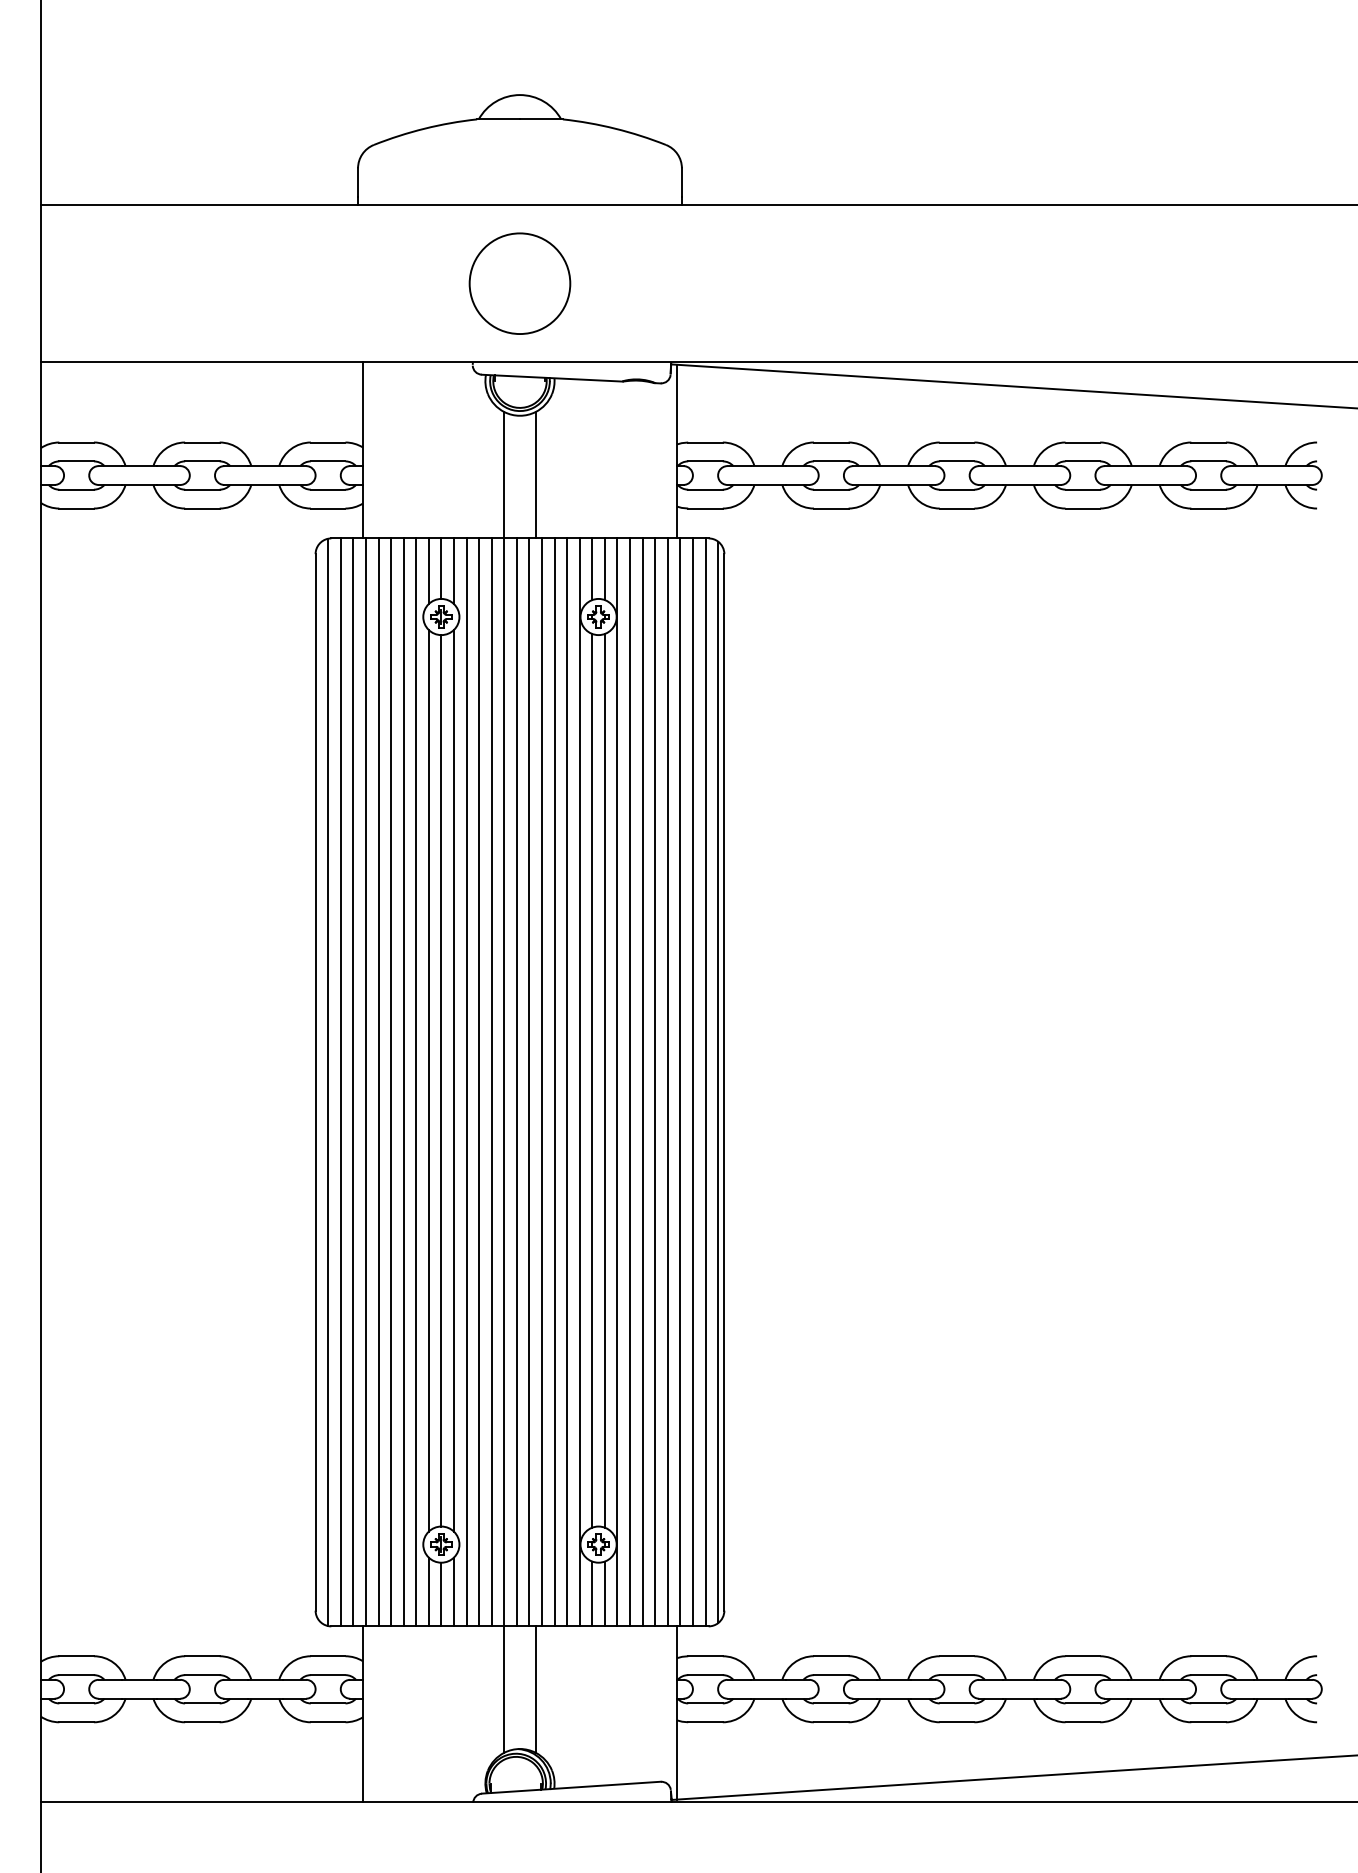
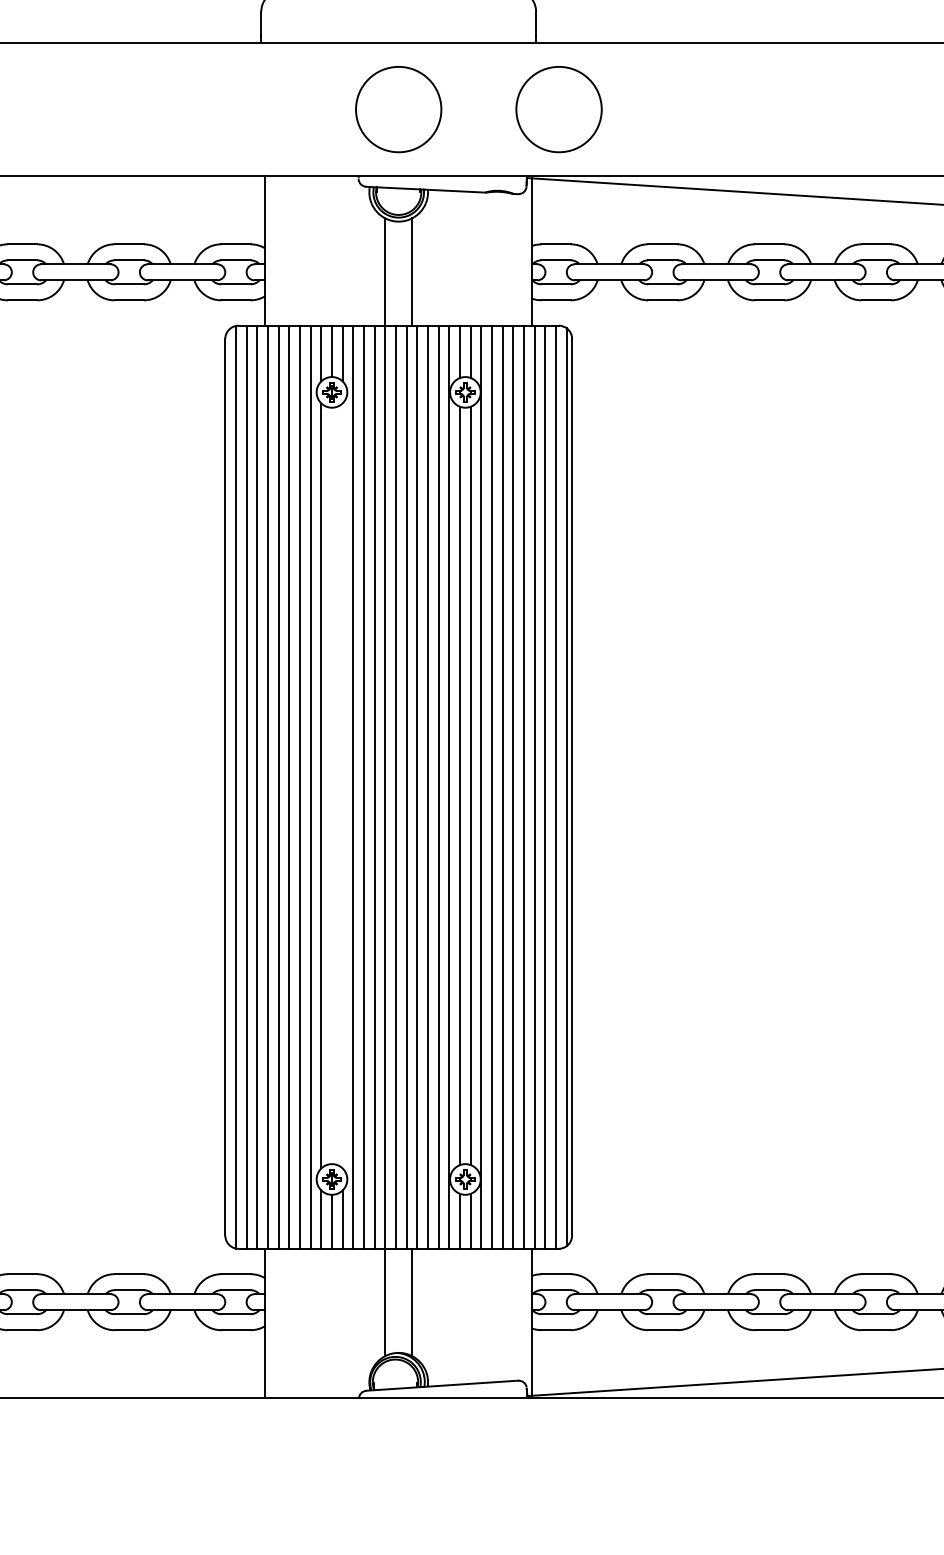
circle: (708, 283) -> (558, 109), added
line: (441, 1080) -> (332, 785), removed
line: (453, 1080) -> (342, 785), removed

